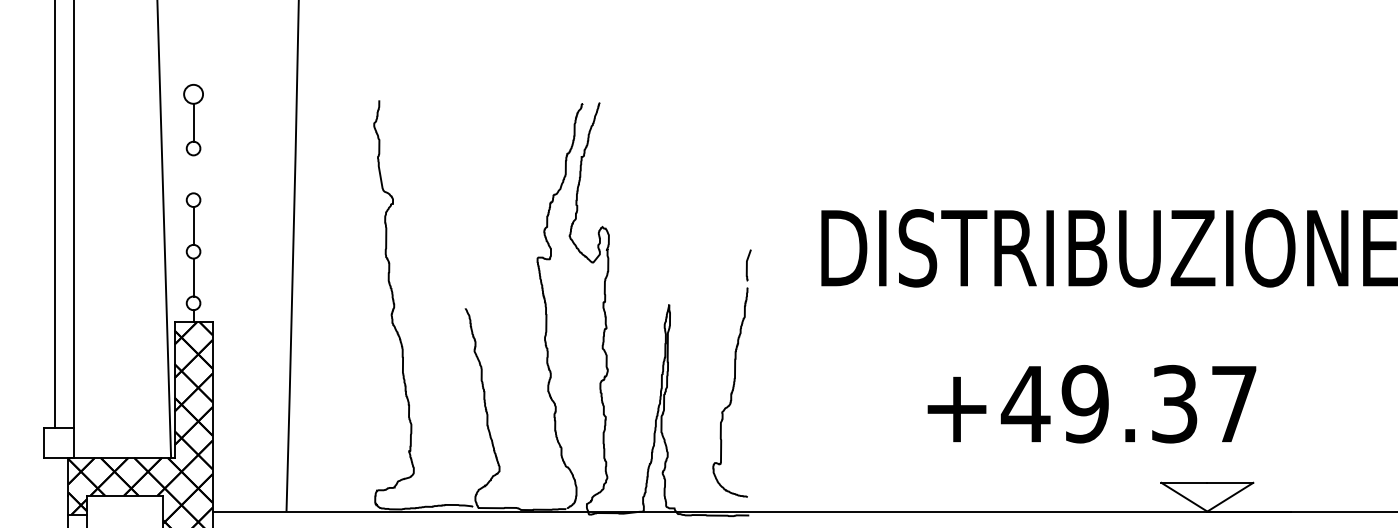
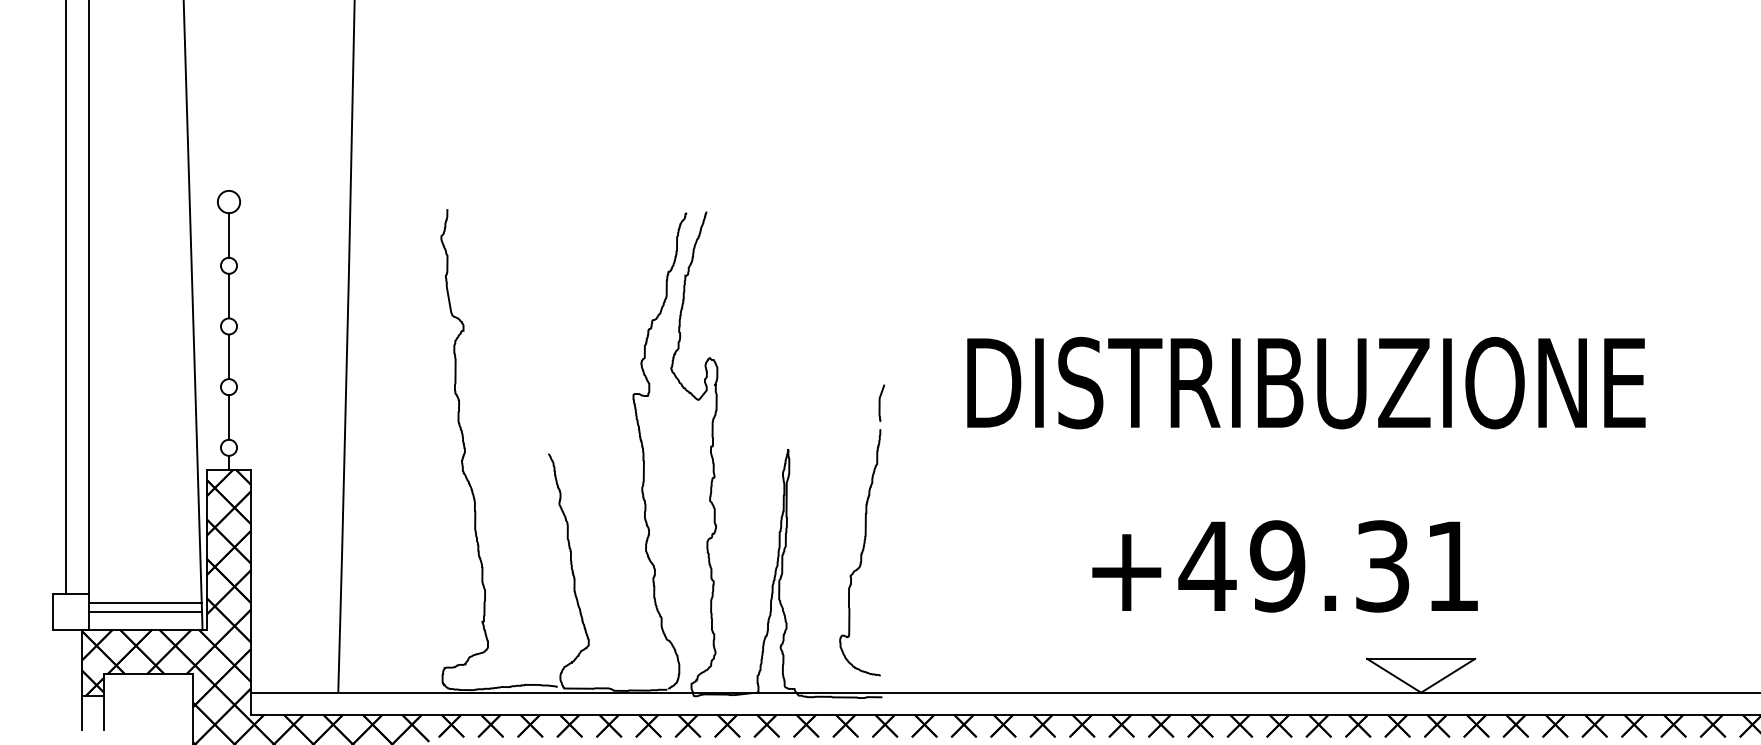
line: (194, 173) -> (229, 295), added
text: (1234, 403) -> (1452, 565), +49.37 -> +49.31
line: (121, 434) -> (144, 602), added
line: (122, 442) -> (145, 611), added

